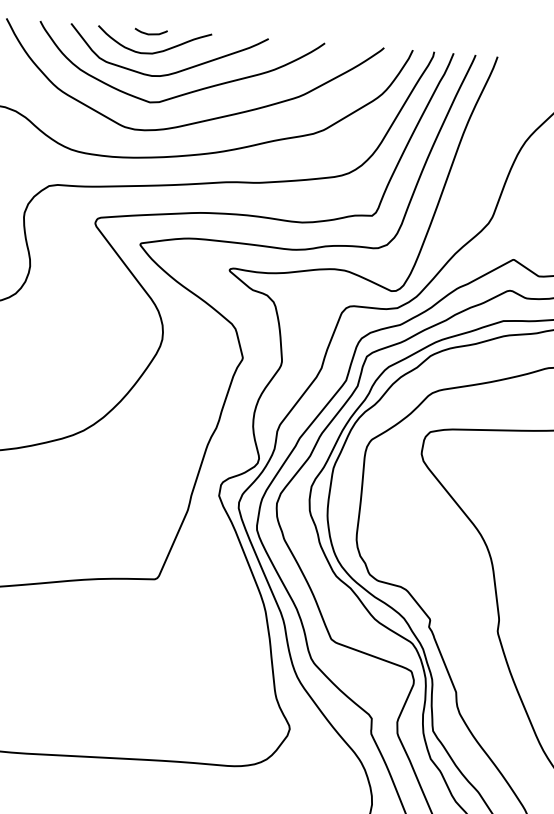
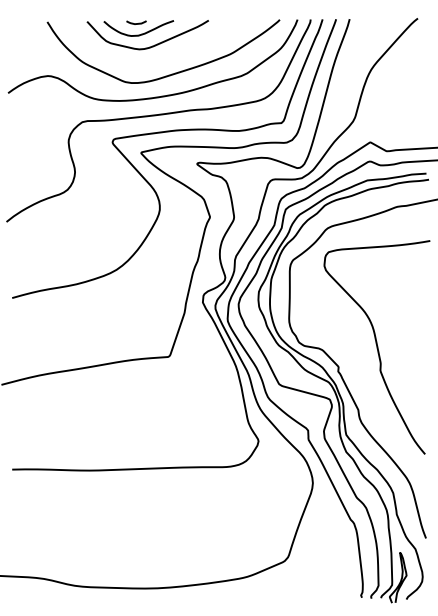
curve: (185, 92) -> (160, 57), removed

